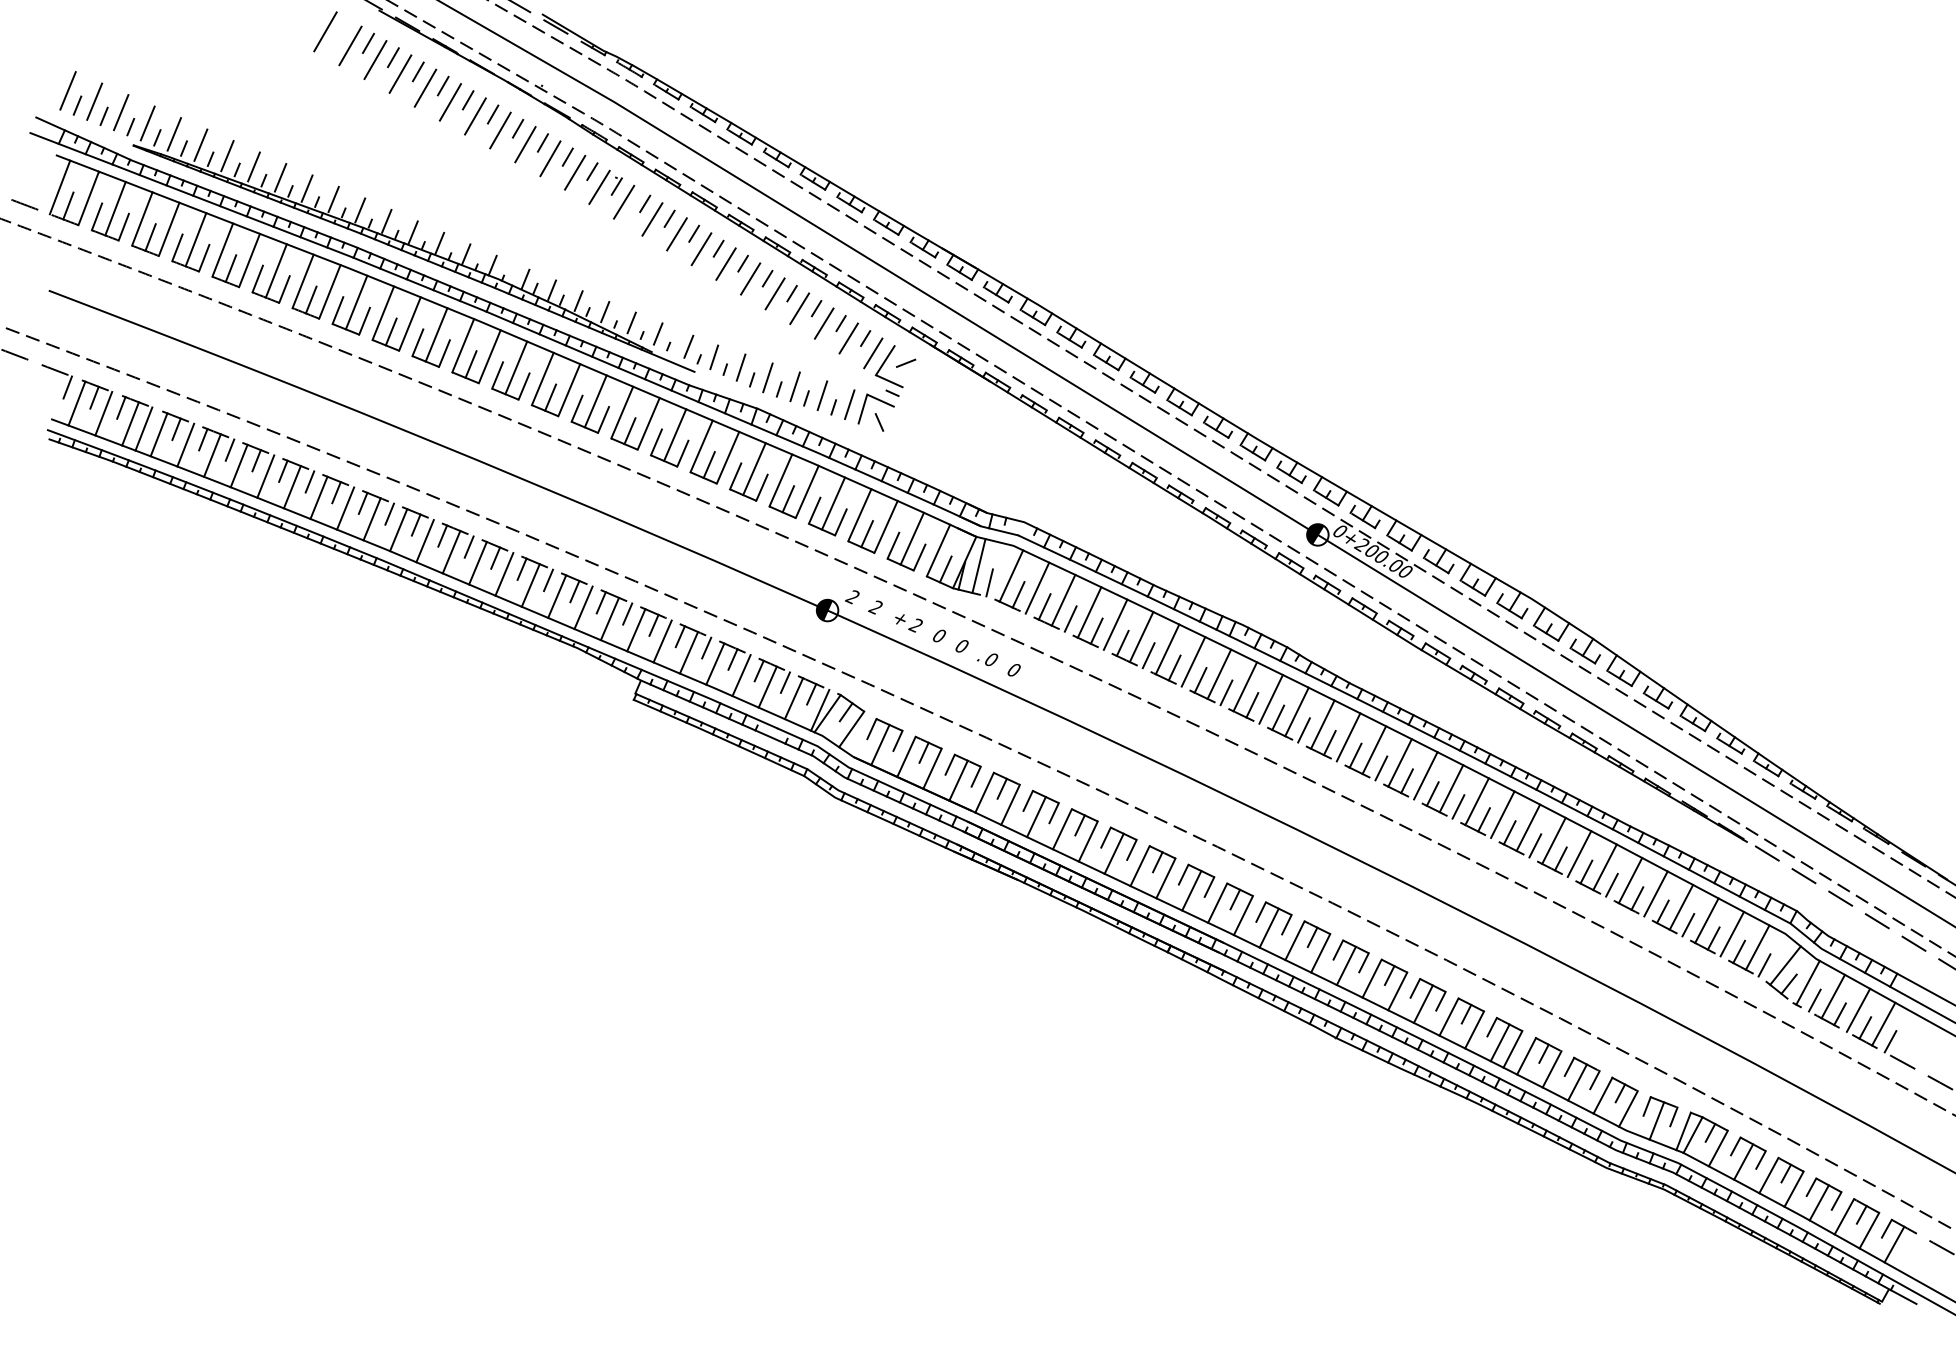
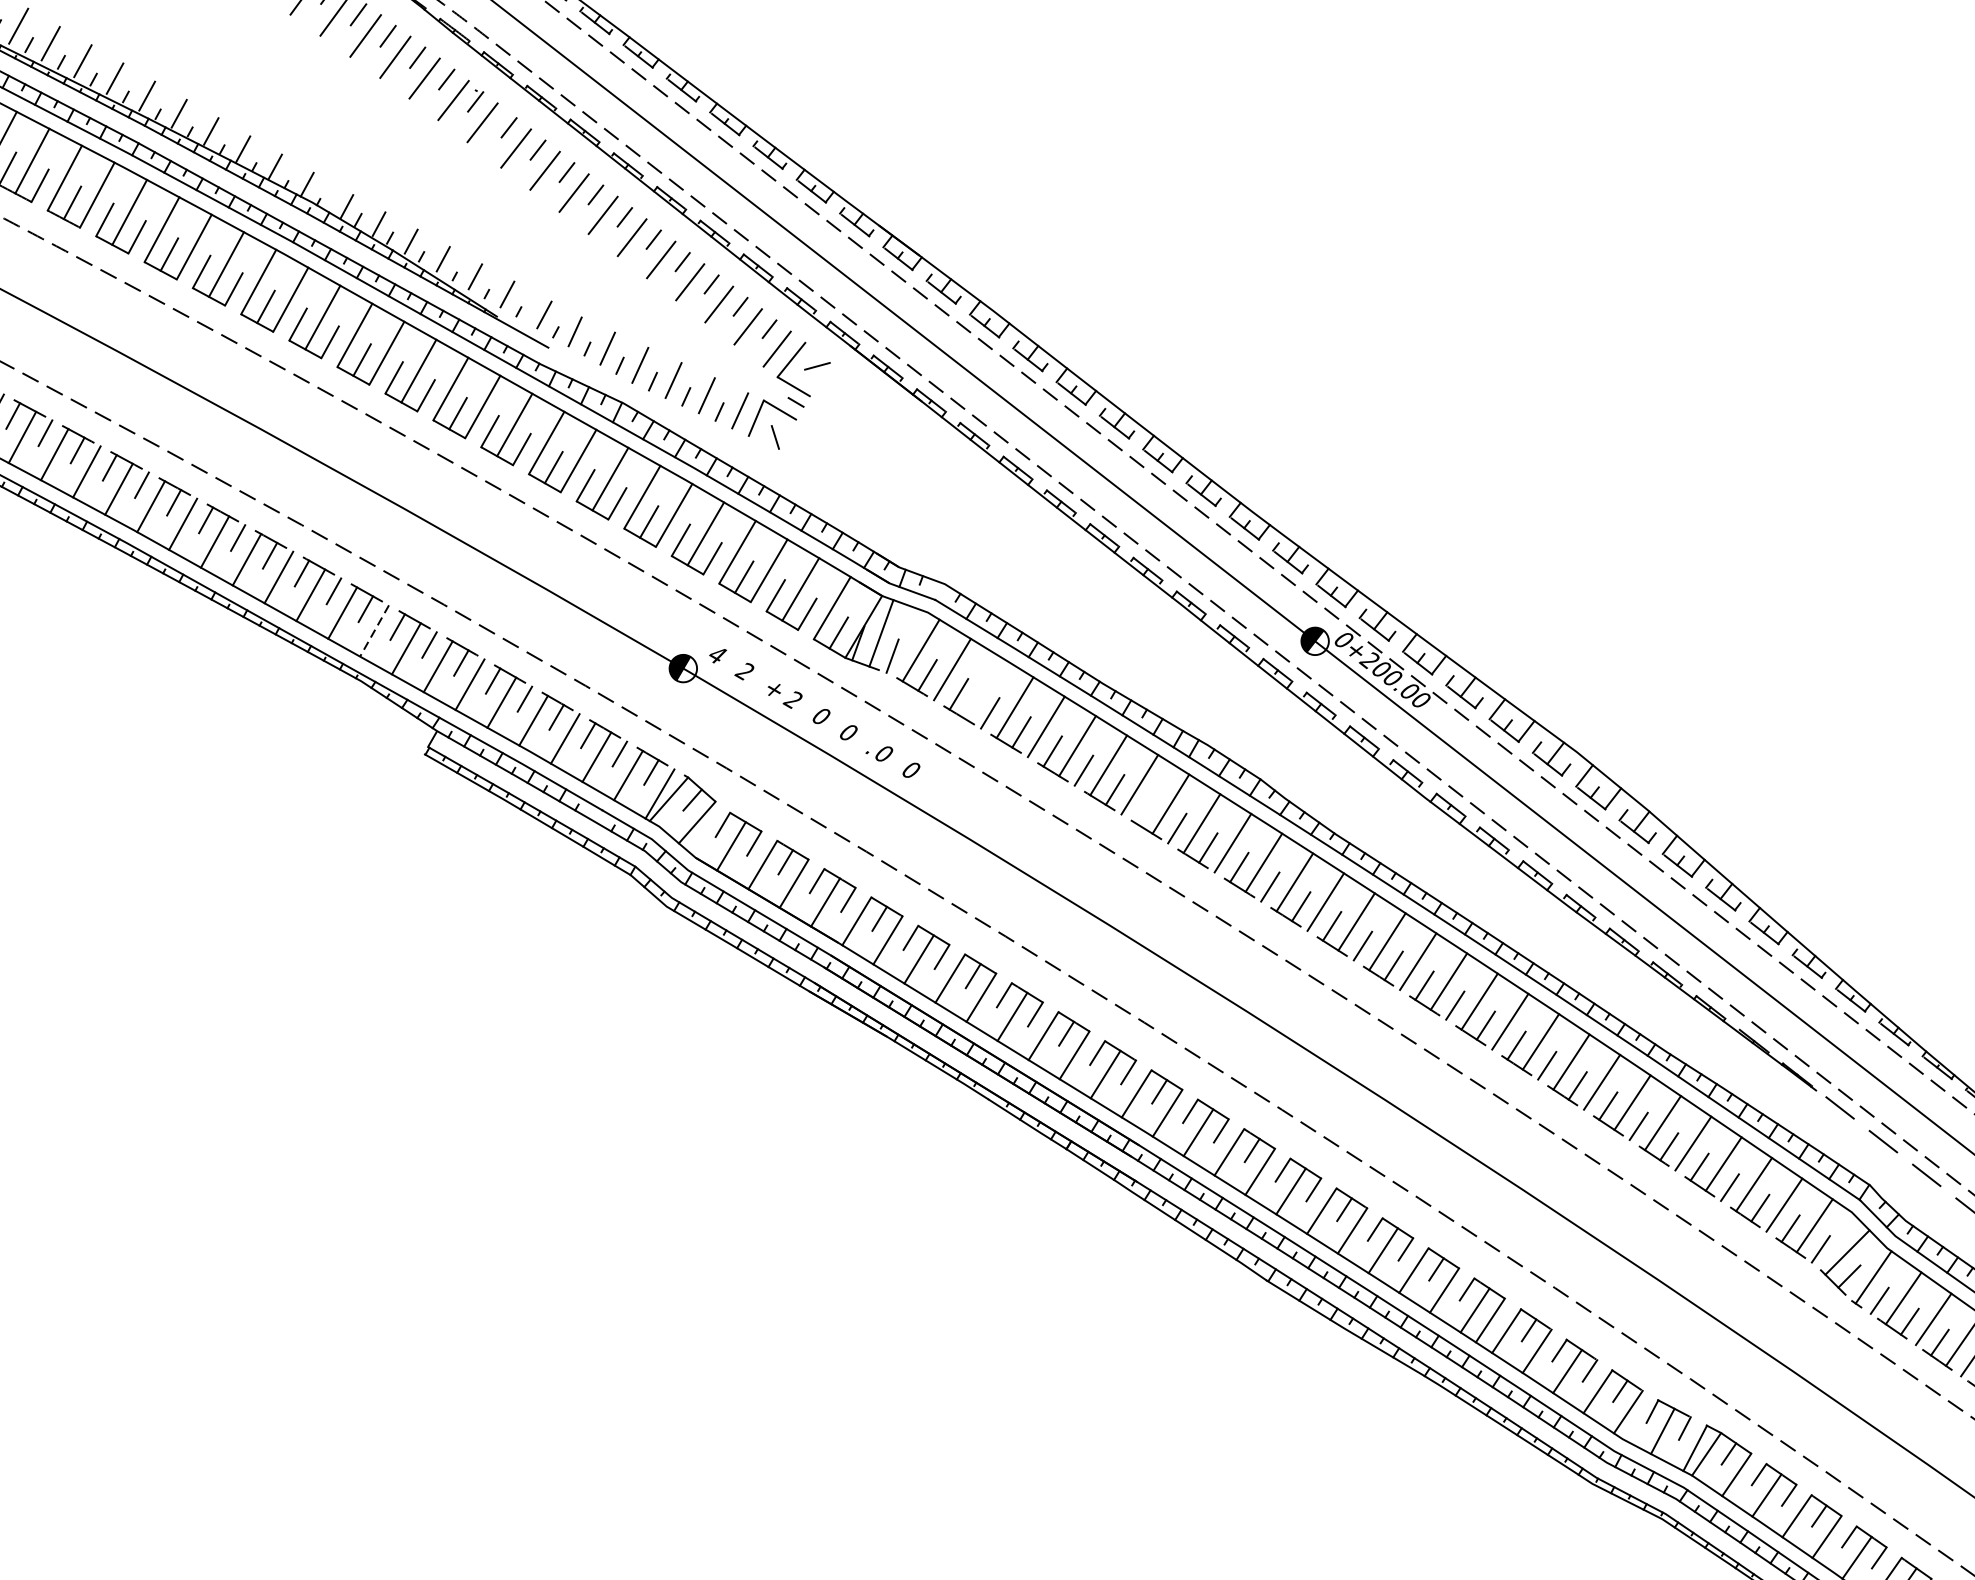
text: (852, 597) -> (716, 655), 2 -> 4
line: (1063, 599) -> (983, 687), removed
line: (583, 608) -> (374, 631), solid -> dashed
line: (1200, 680) -> (1146, 809), removed

